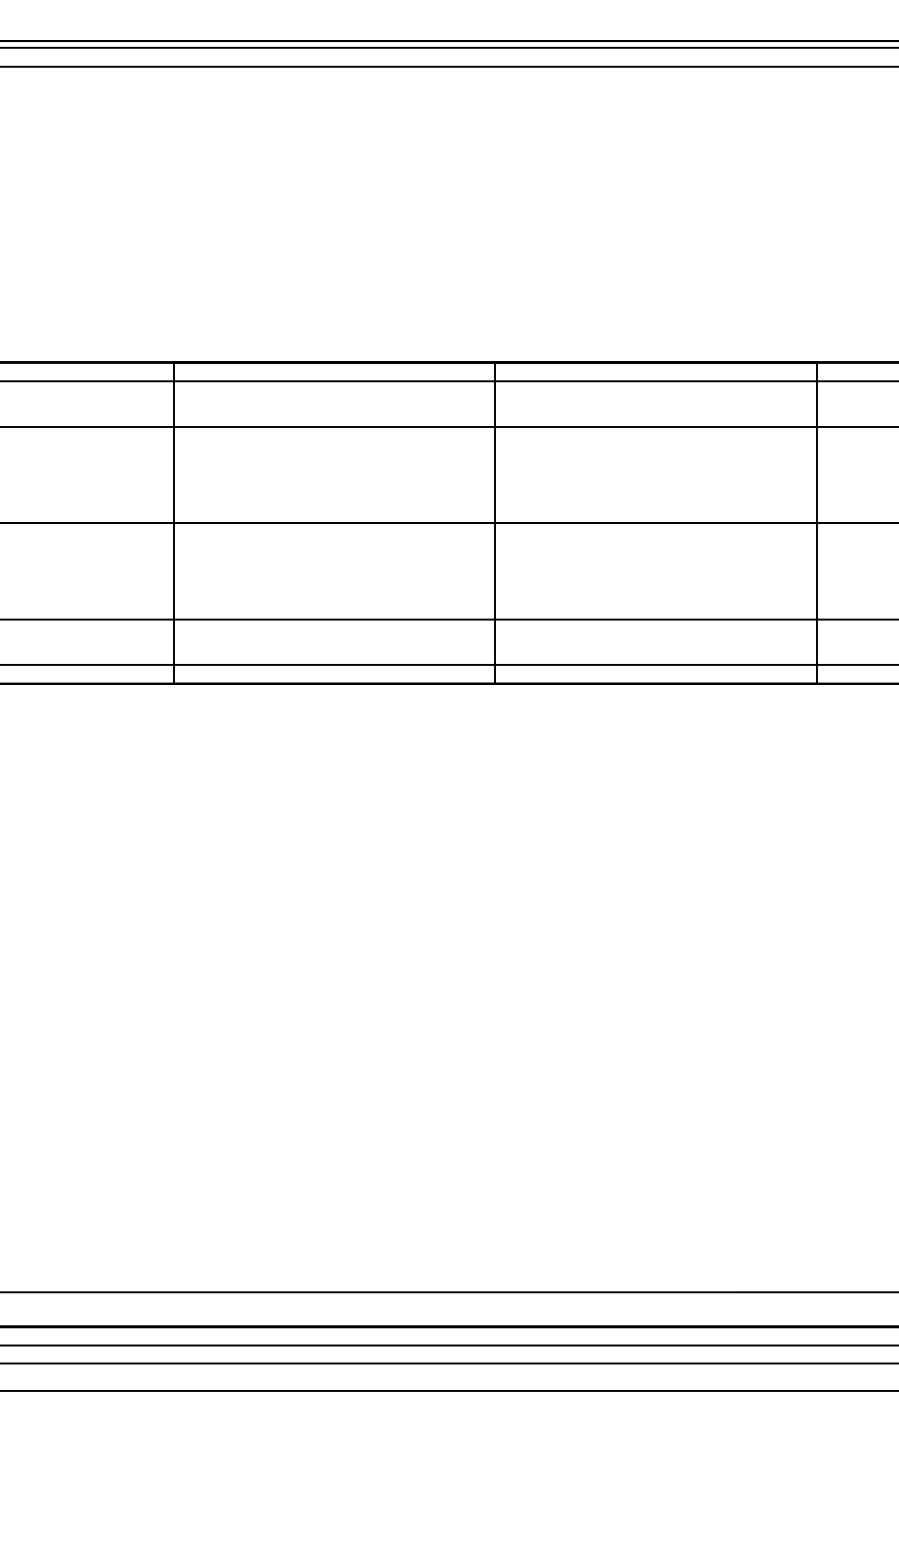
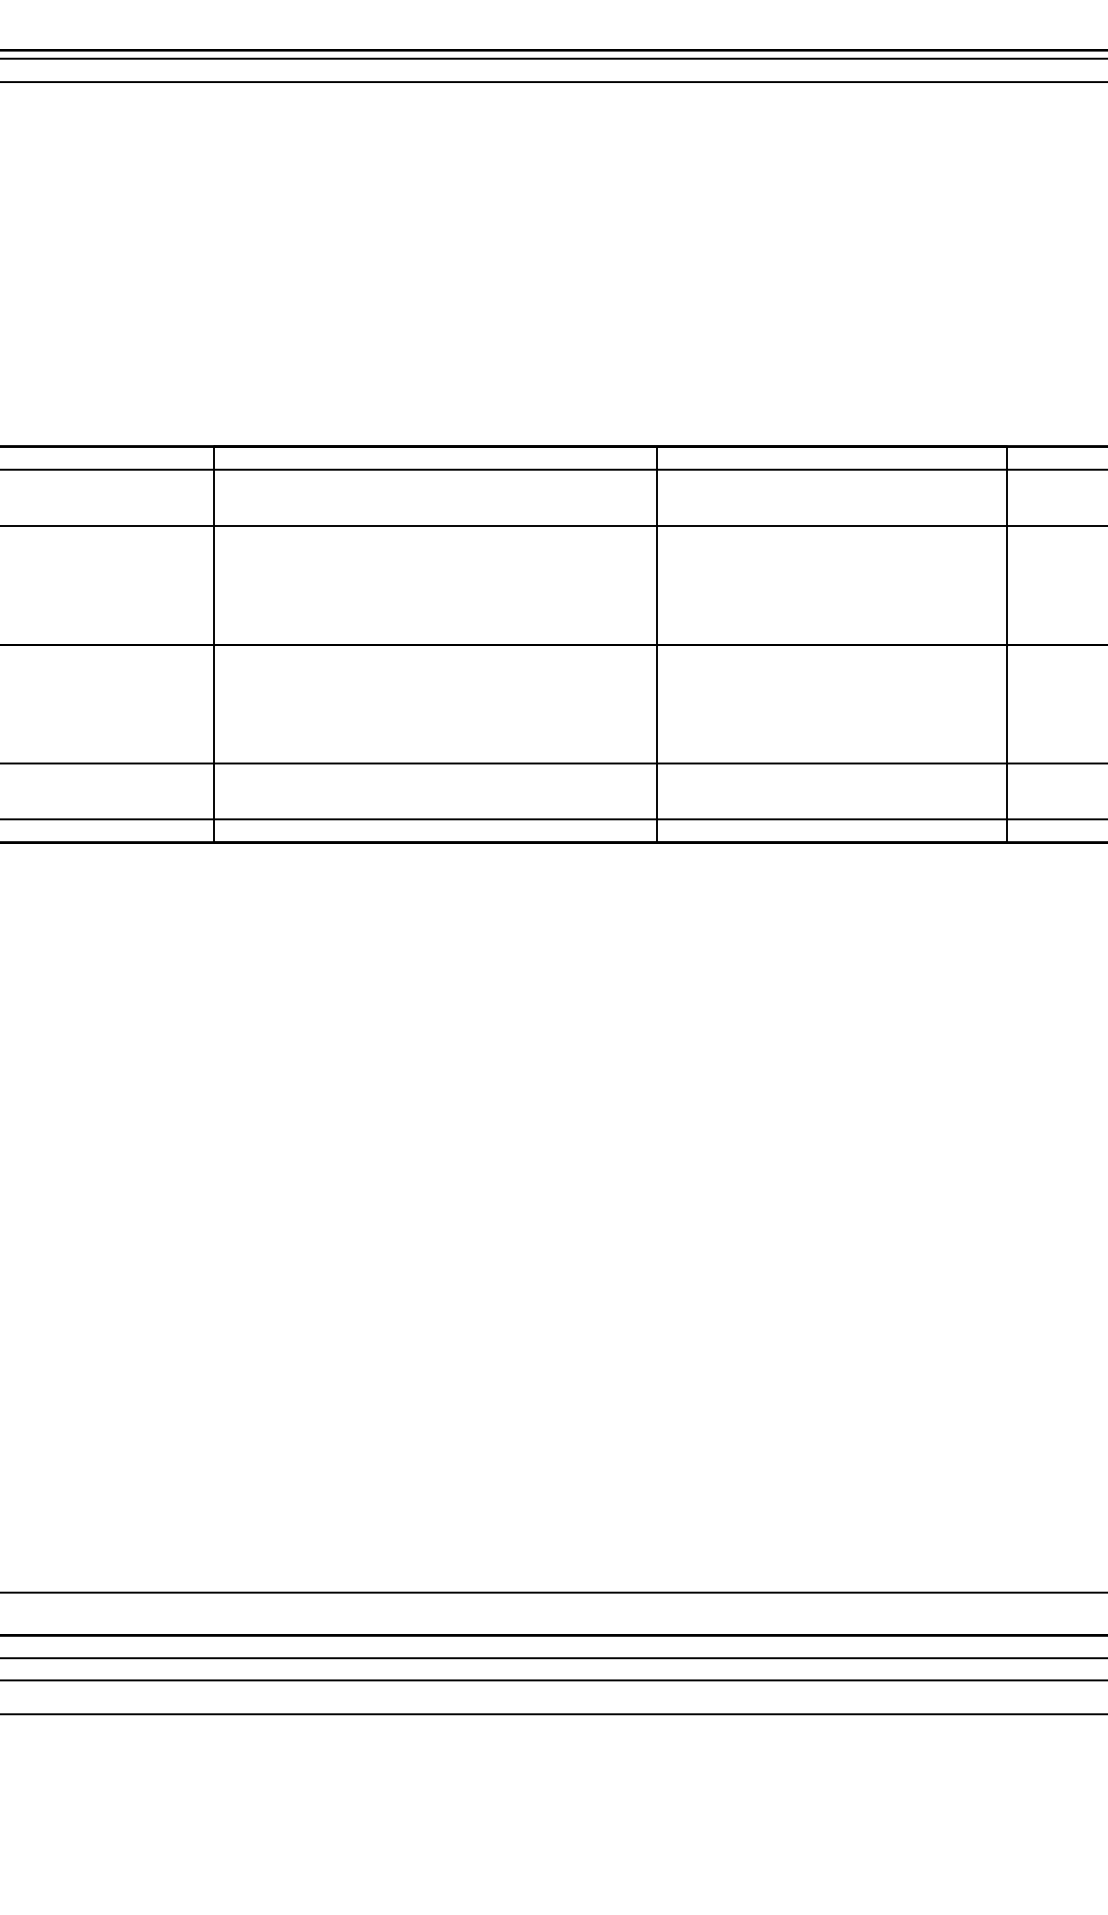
line: (495, 523) -> (656, 644), moved

